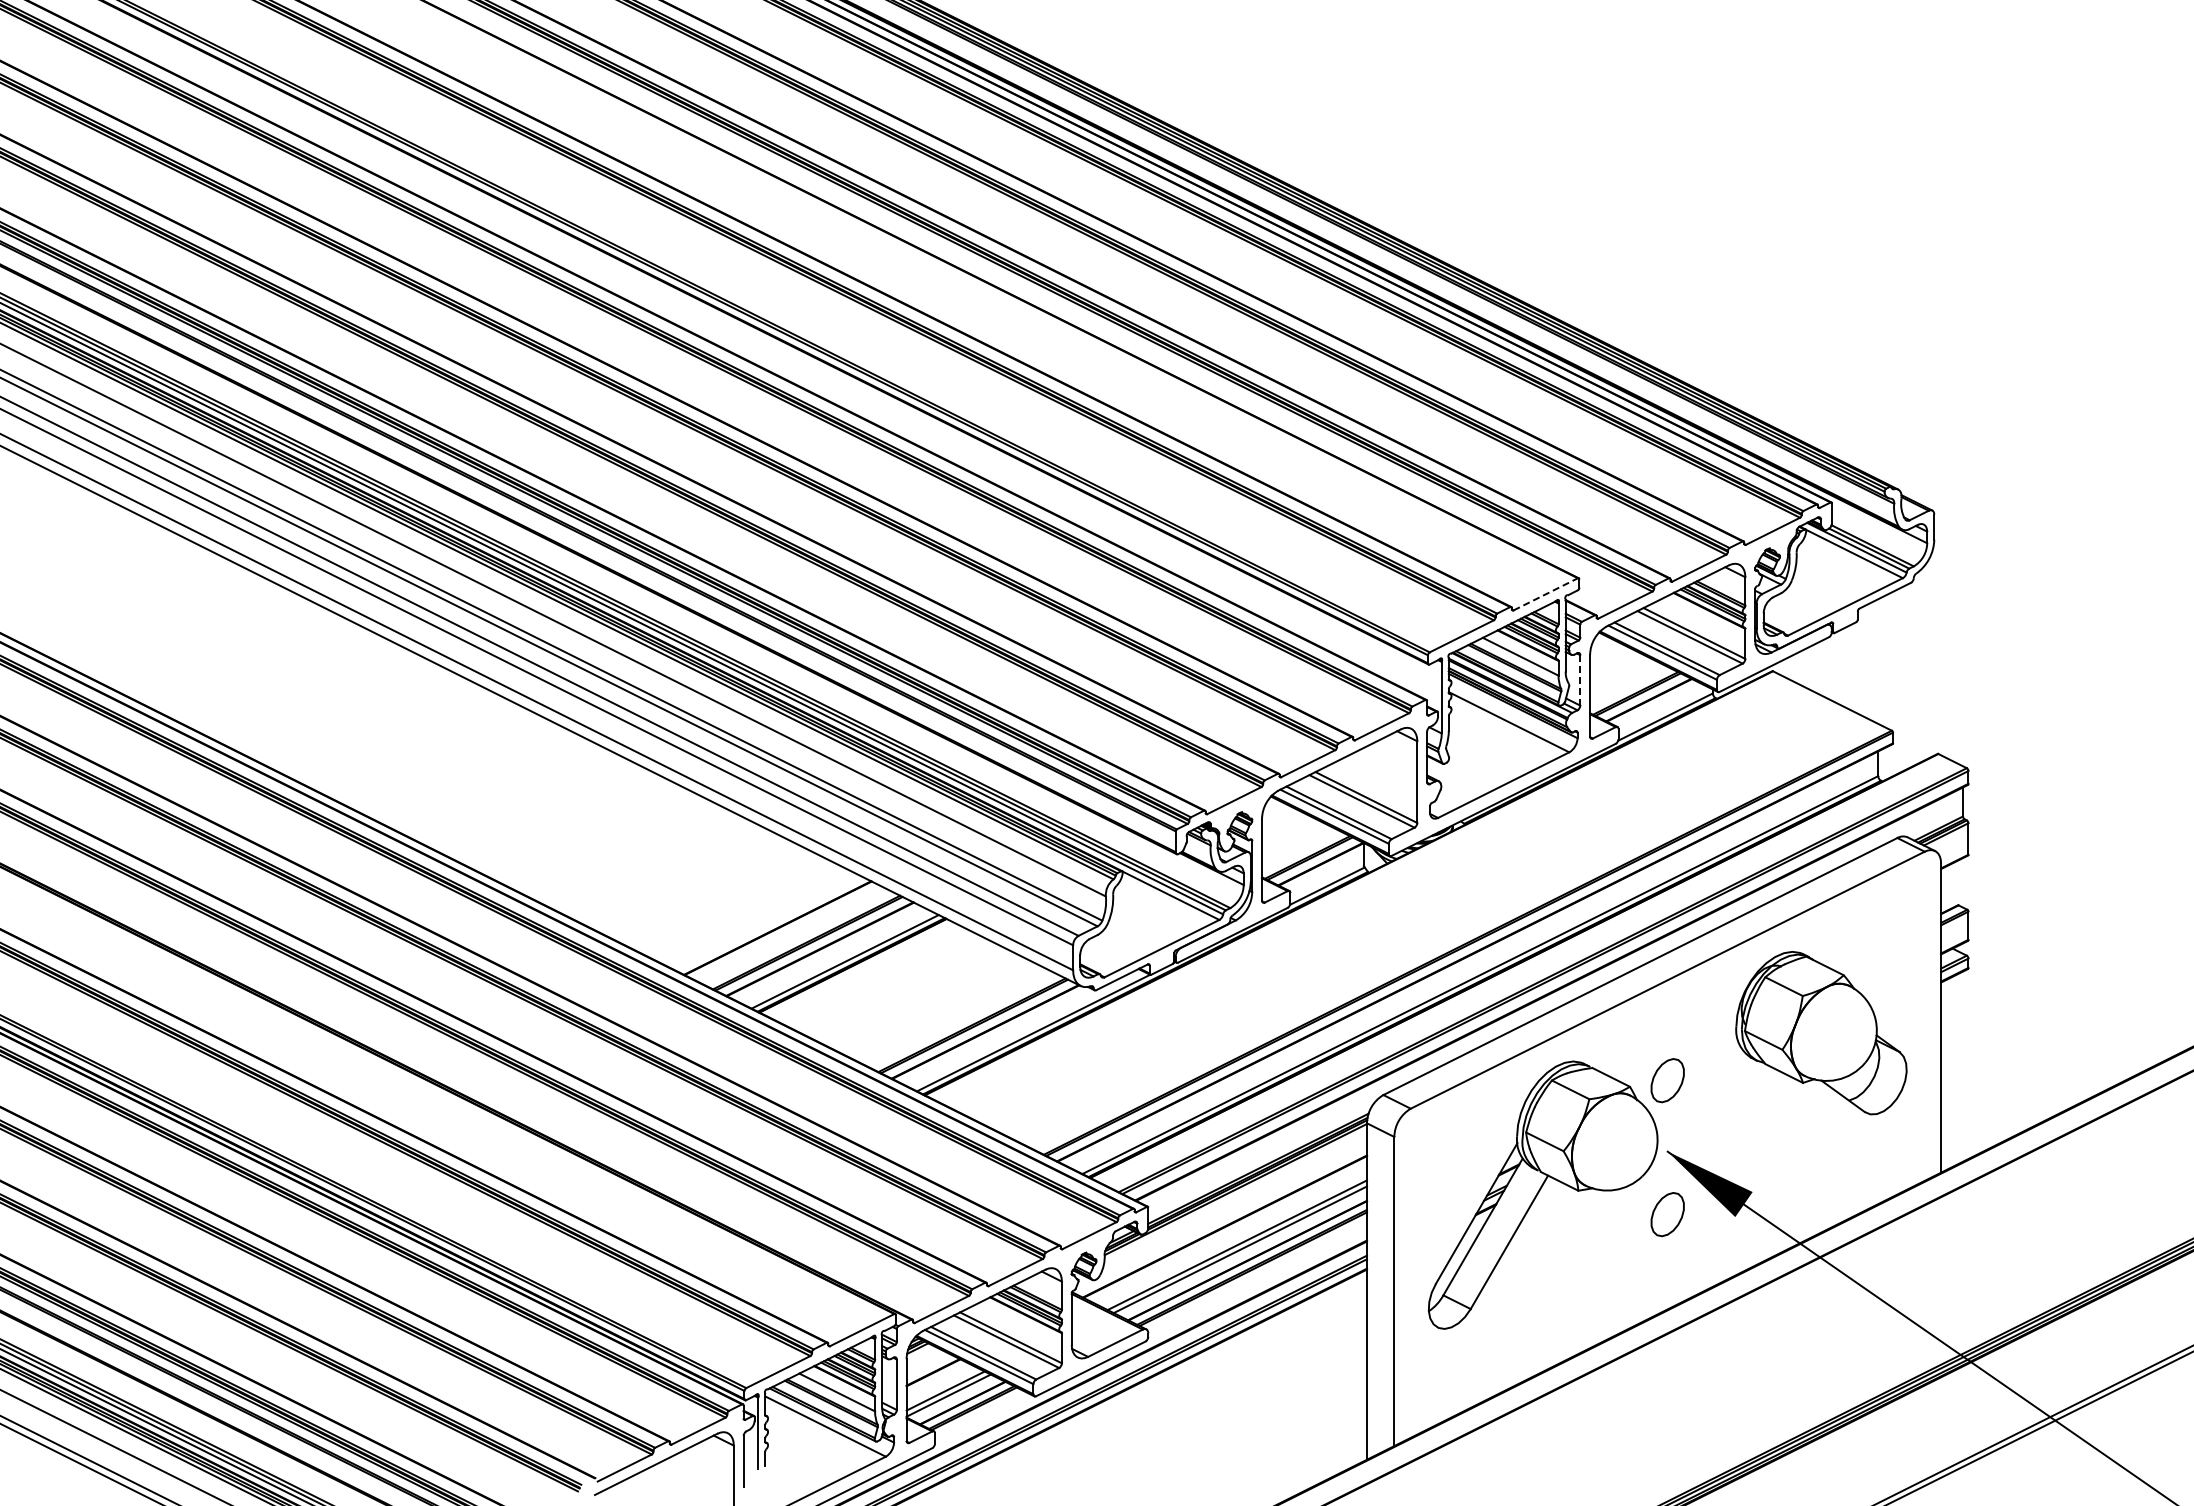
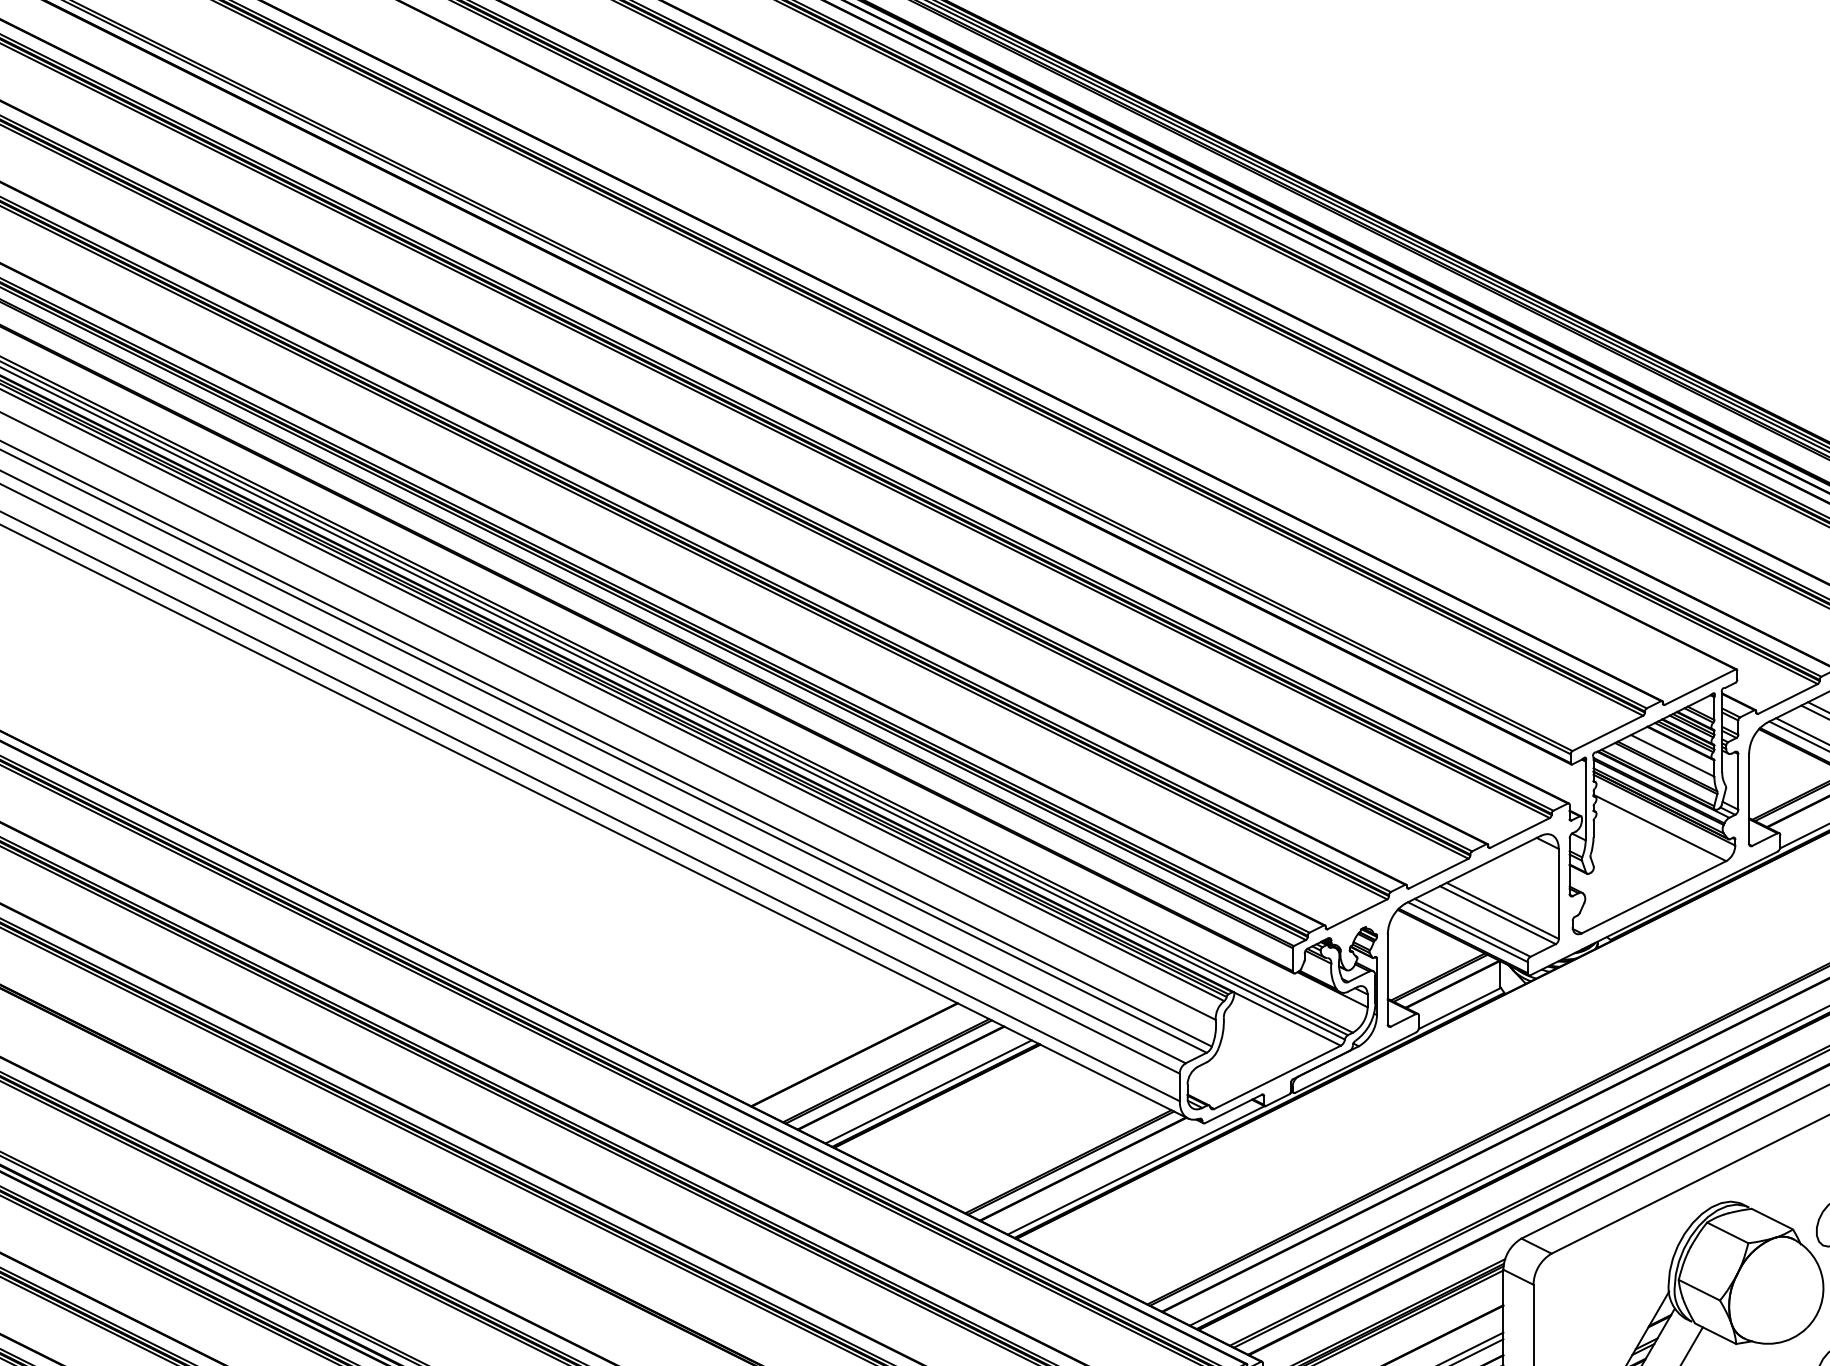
line: (1545, 594) -> (1700, 687), dashed -> solid
line: (1580, 680) -> (1738, 782), dashed -> solid

